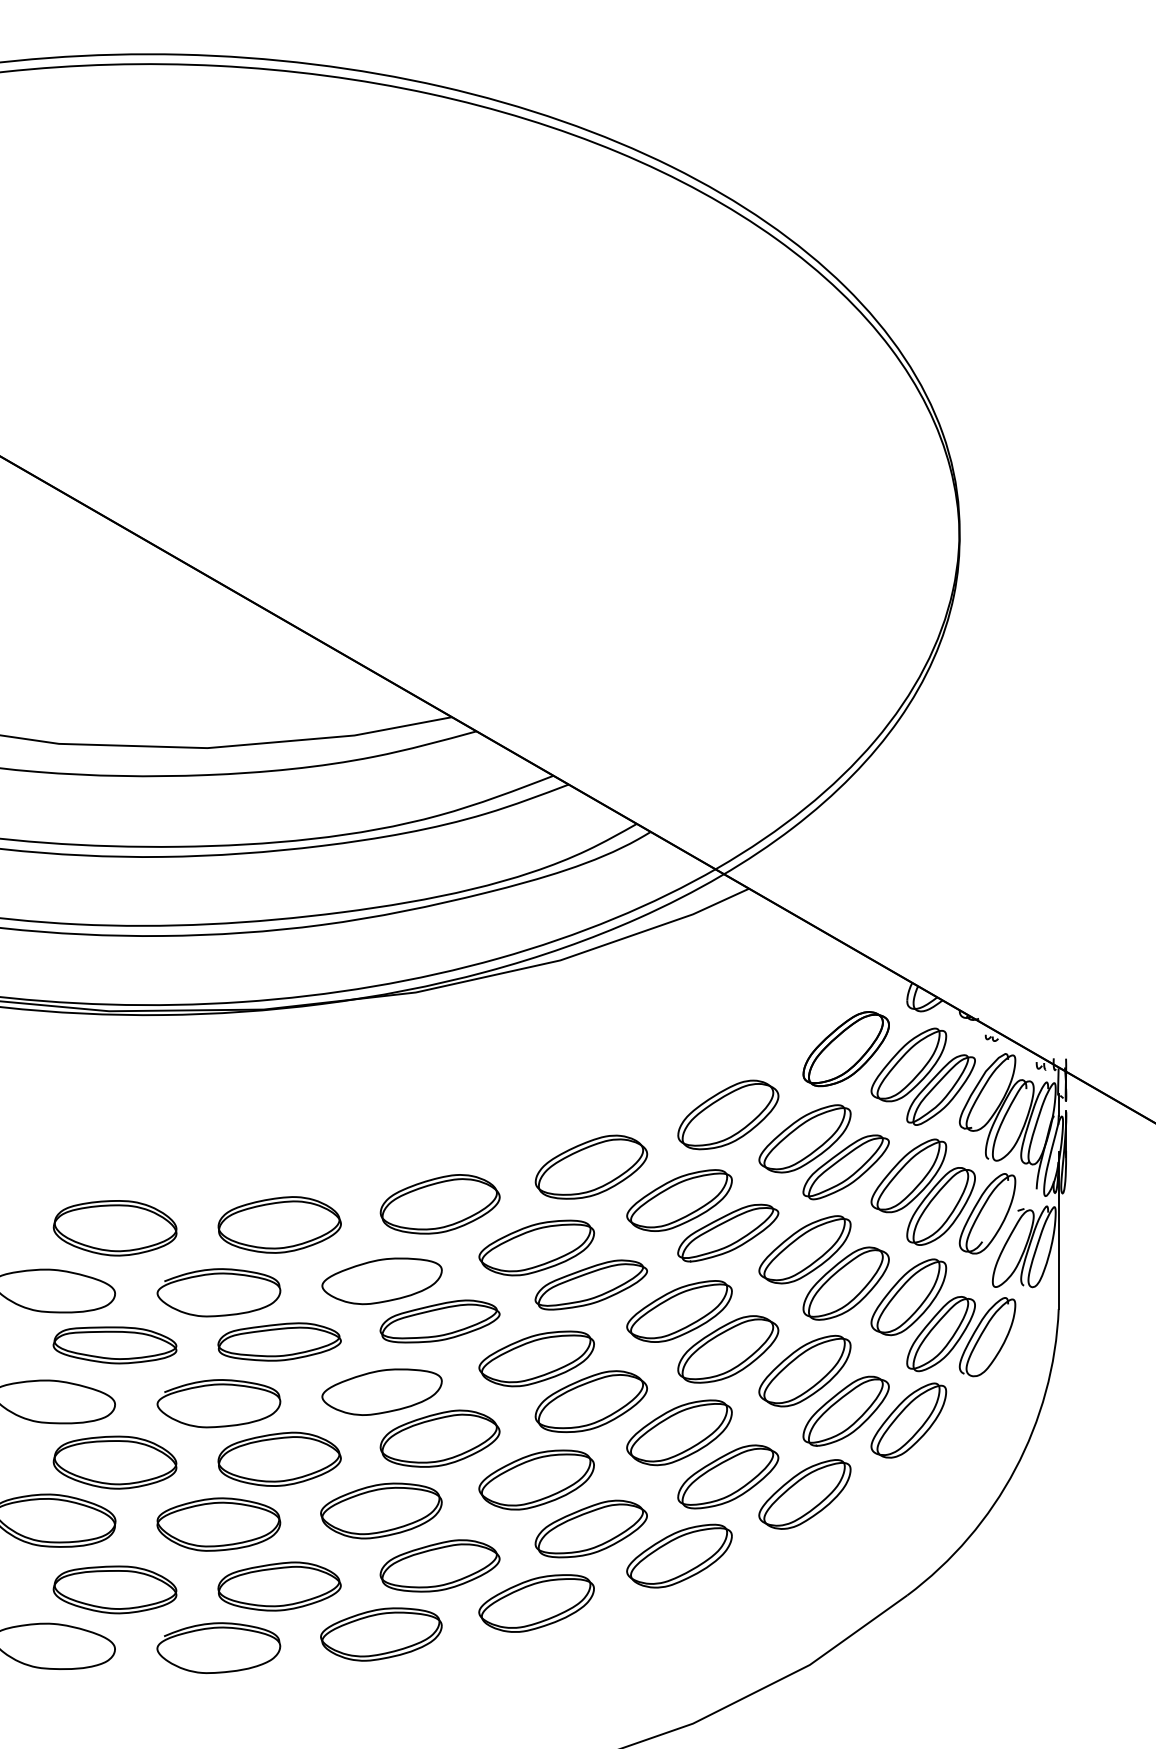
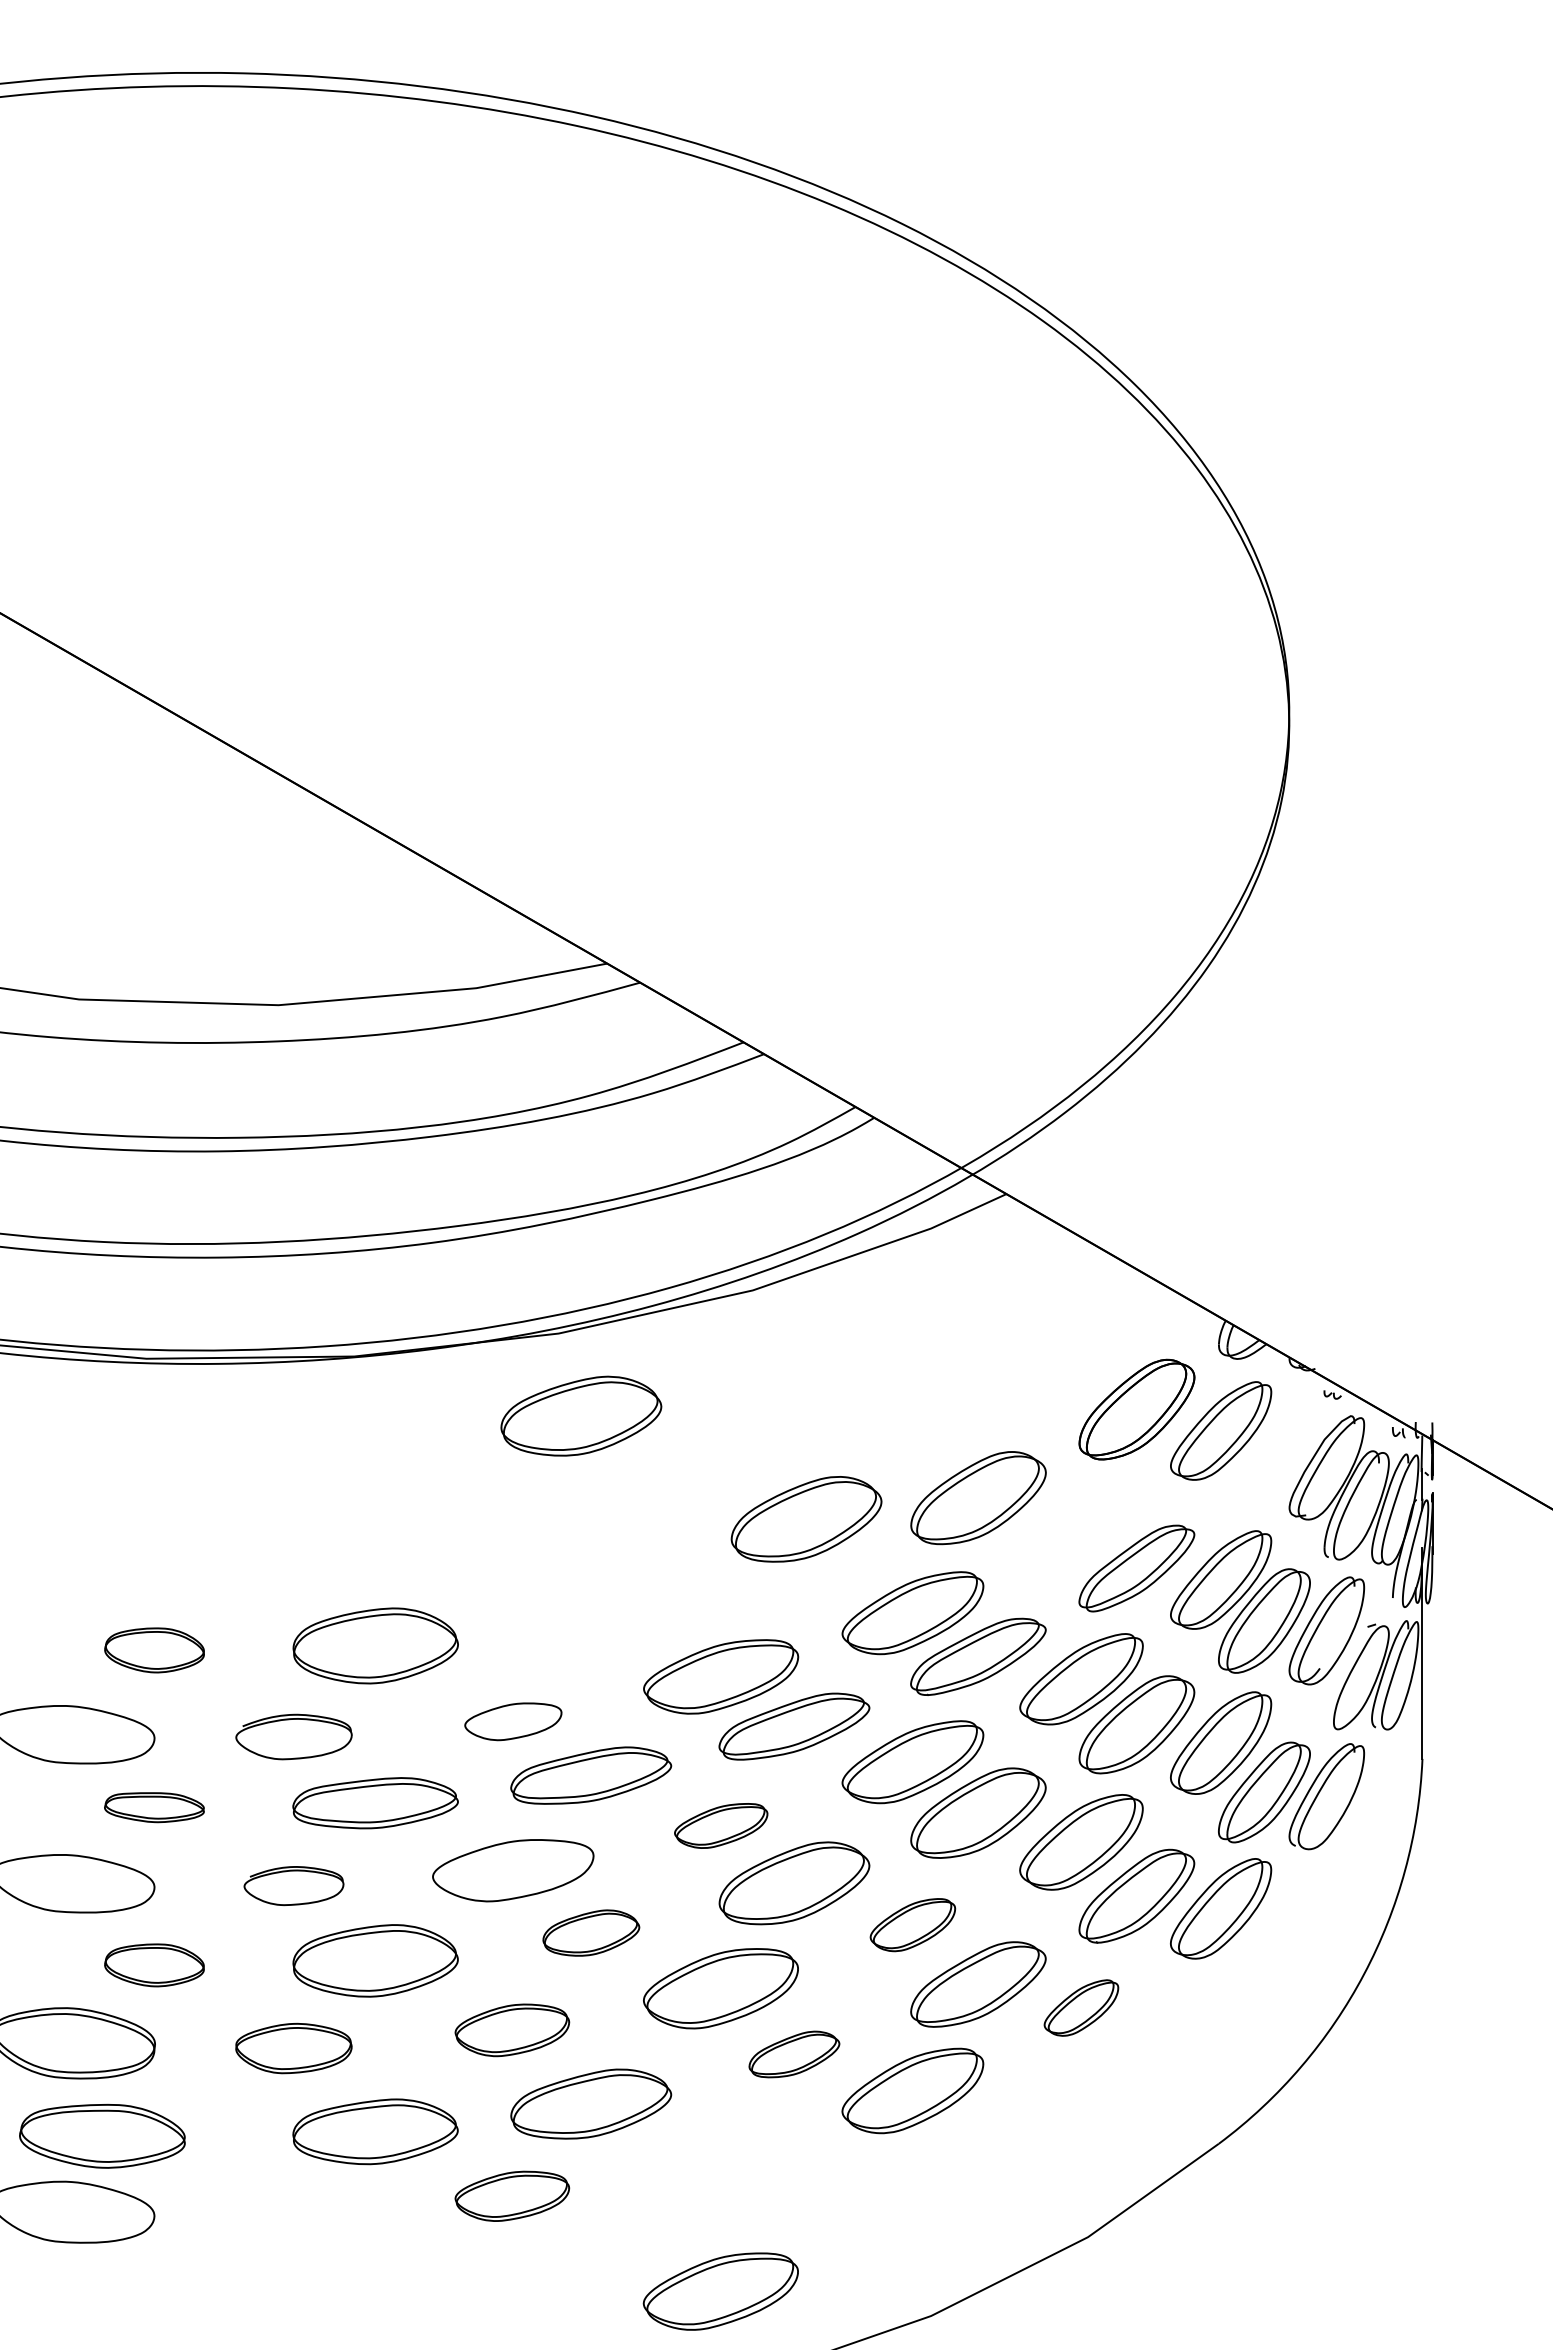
part: (940, 1089) -> (1263, 1464), removed
part: (804, 1139) -> (1081, 1530), removed
part: (591, 1167) -> (806, 1519), moved
part: (440, 1203) -> (581, 1415), moved
part: (115, 1228) -> (154, 1650), size x0.6
part: (382, 1281) -> (513, 1721), size x0.6
part: (218, 1292) -> (293, 1736), size x0.7
part: (115, 1345) -> (154, 1807), size x0.6
part: (537, 1358) -> (721, 1825), size x0.6
part: (218, 1403) -> (293, 1885), size x0.6
part: (679, 1432) -> (912, 1924), size x0.6
part: (440, 1438) -> (591, 1932), size x0.6
part: (115, 1462) -> (154, 1965), size x0.6
part: (804, 1494) -> (1081, 2007), size x0.6
part: (381, 1511) -> (512, 2030), size x0.7
part: (218, 1524) -> (293, 2048), size x0.7
part: (591, 1529) -> (794, 2054), size x0.6
part: (115, 1590) -> (102, 2136), moved
part: (536, 1603) -> (720, 2291), moved
part: (381, 1634) -> (512, 2196), size x0.7
part: (218, 1648) -> (293, 2214), removed

